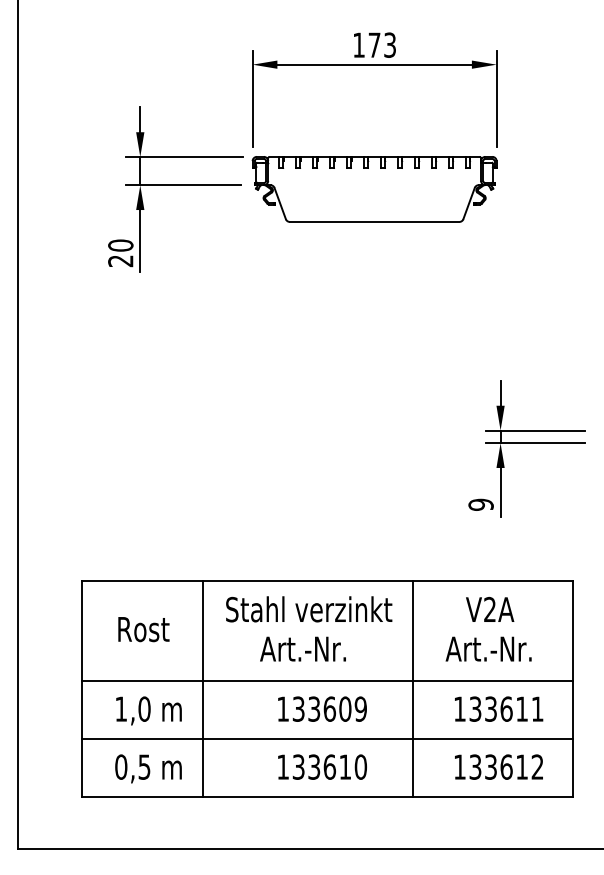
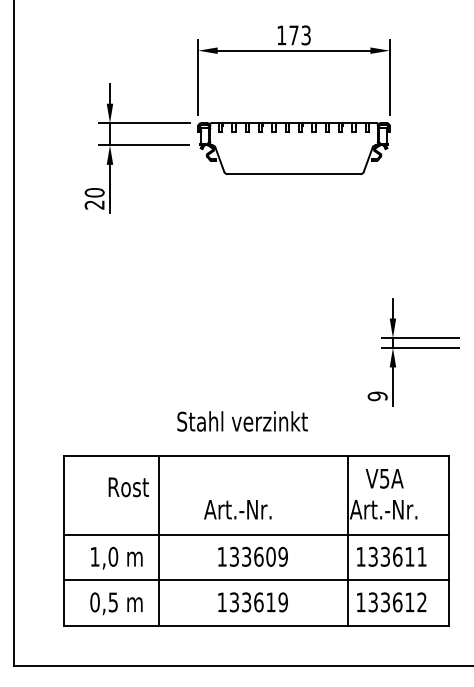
text: (309, 609) -> (242, 421), moved
text: (489, 609) -> (384, 478), V2A -> V5A
text: (143, 629) -> (128, 487), moved
line: (413, 688) -> (348, 540), moved
text: (359, 767) -> (282, 602), 133610 -> 133619

